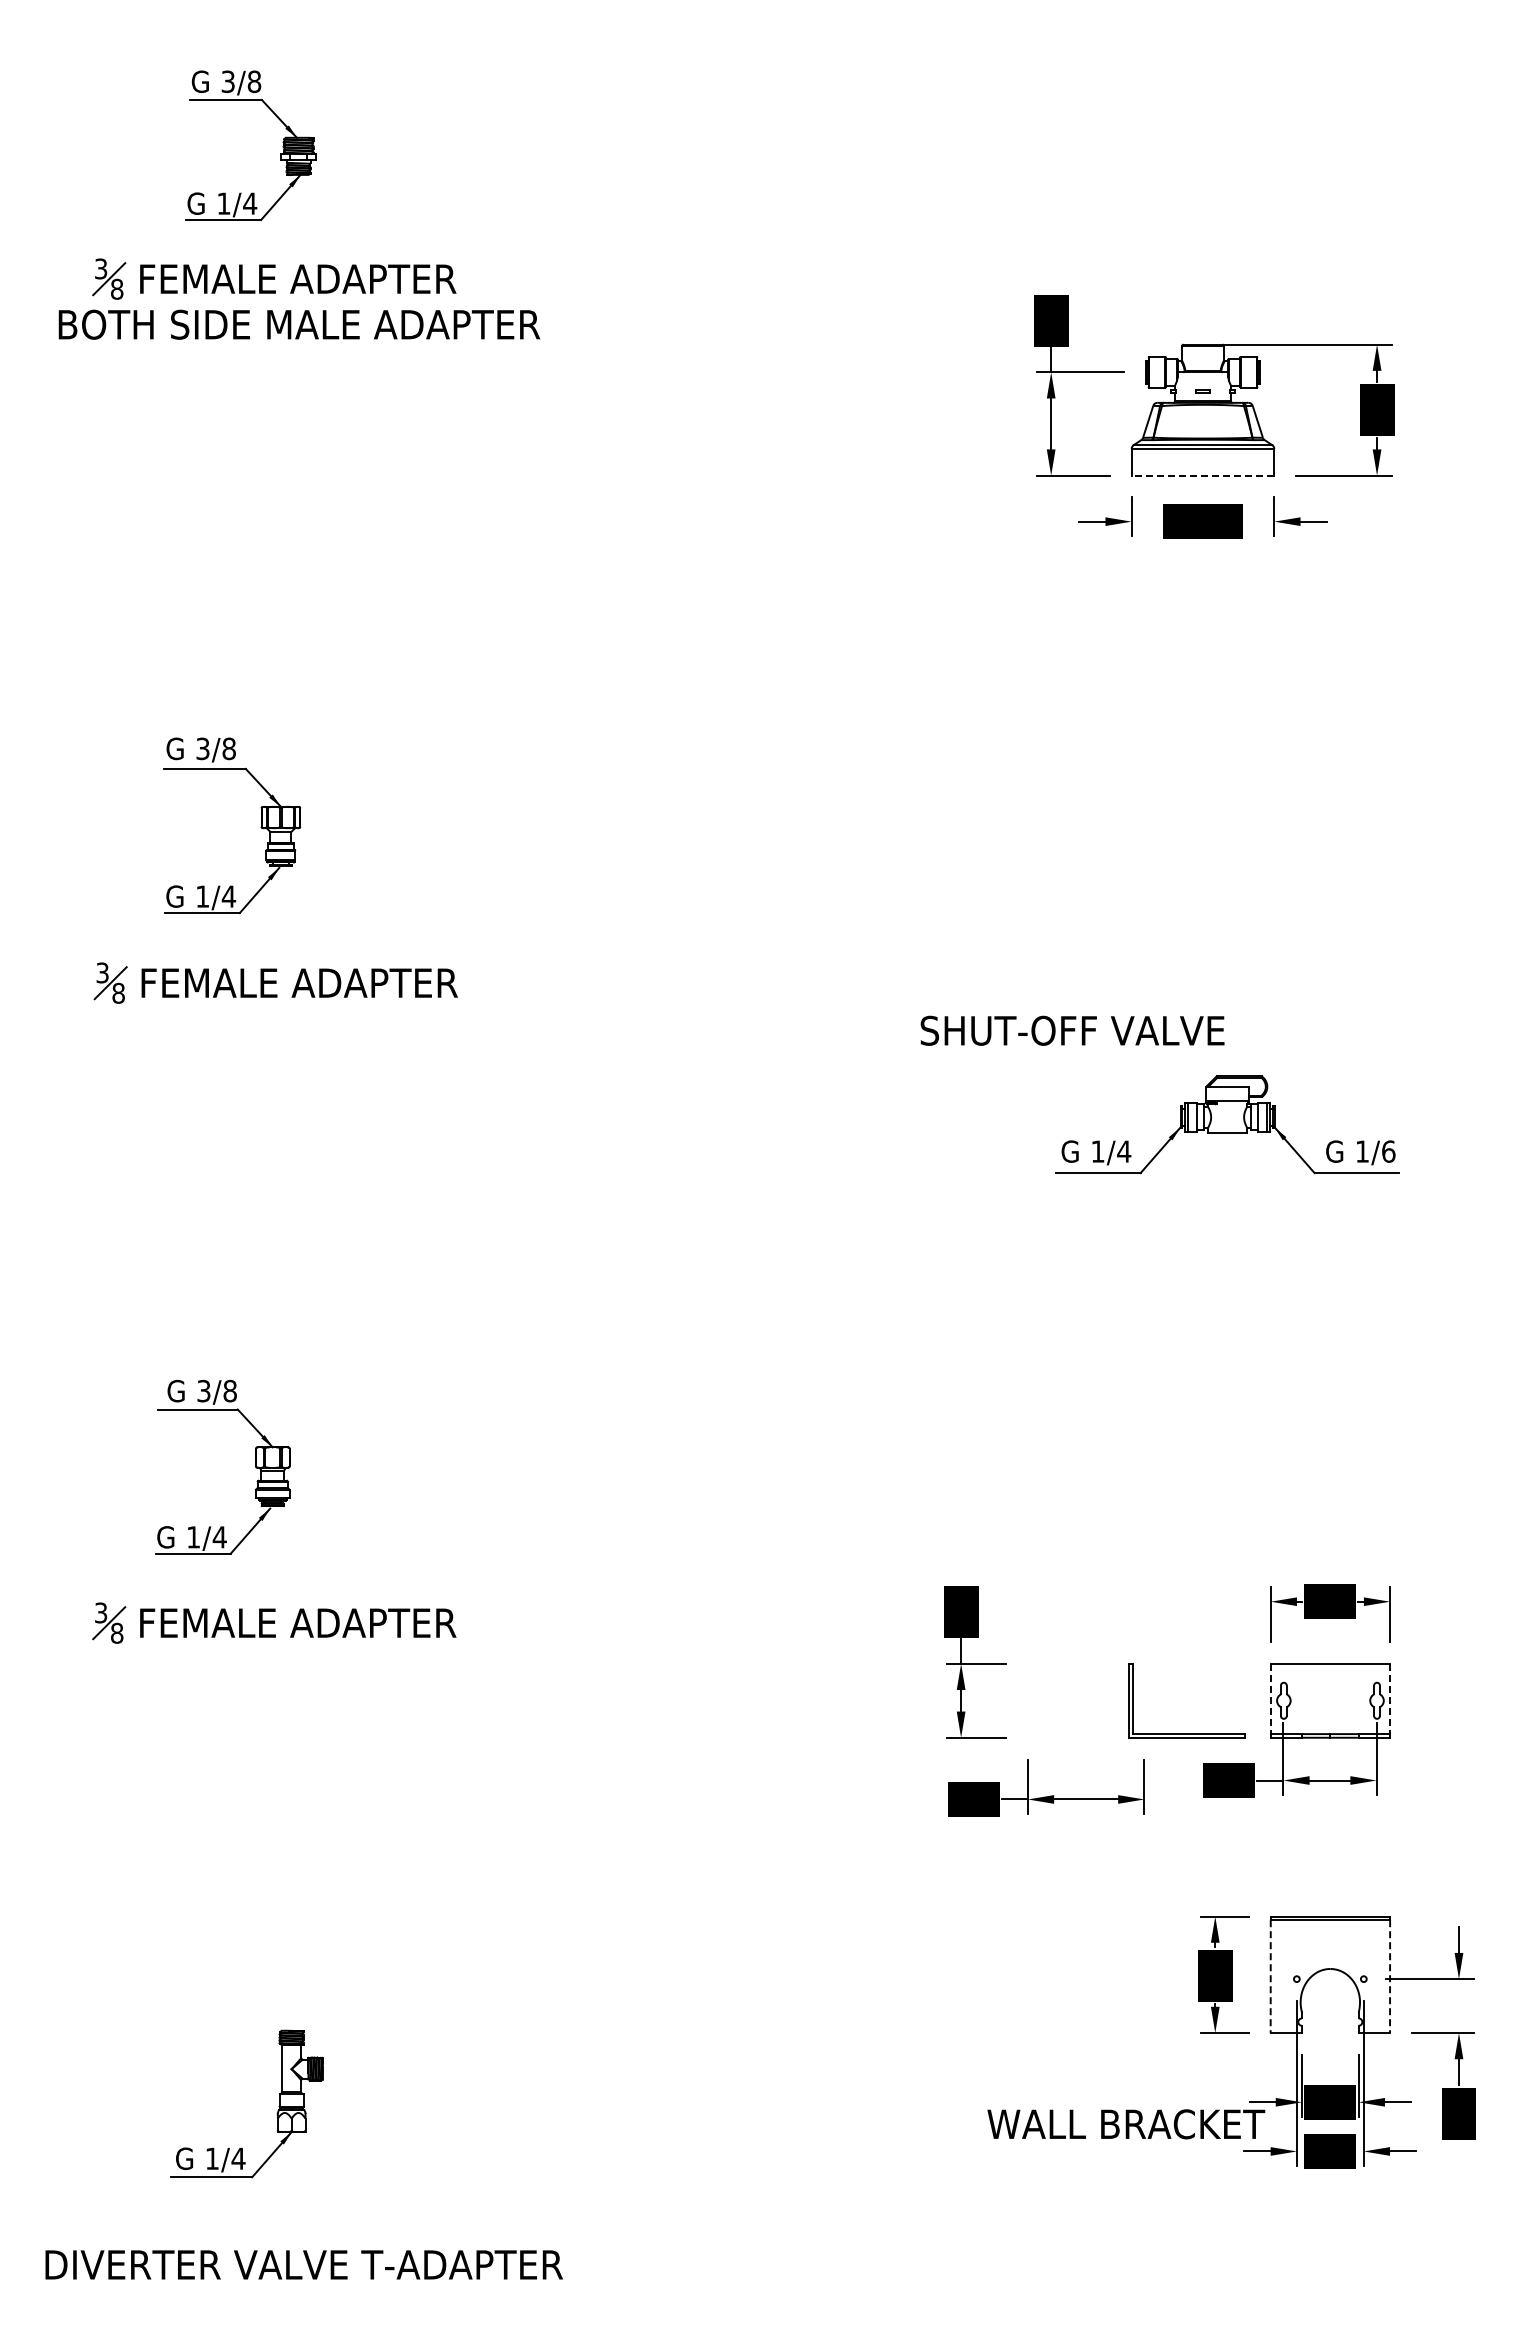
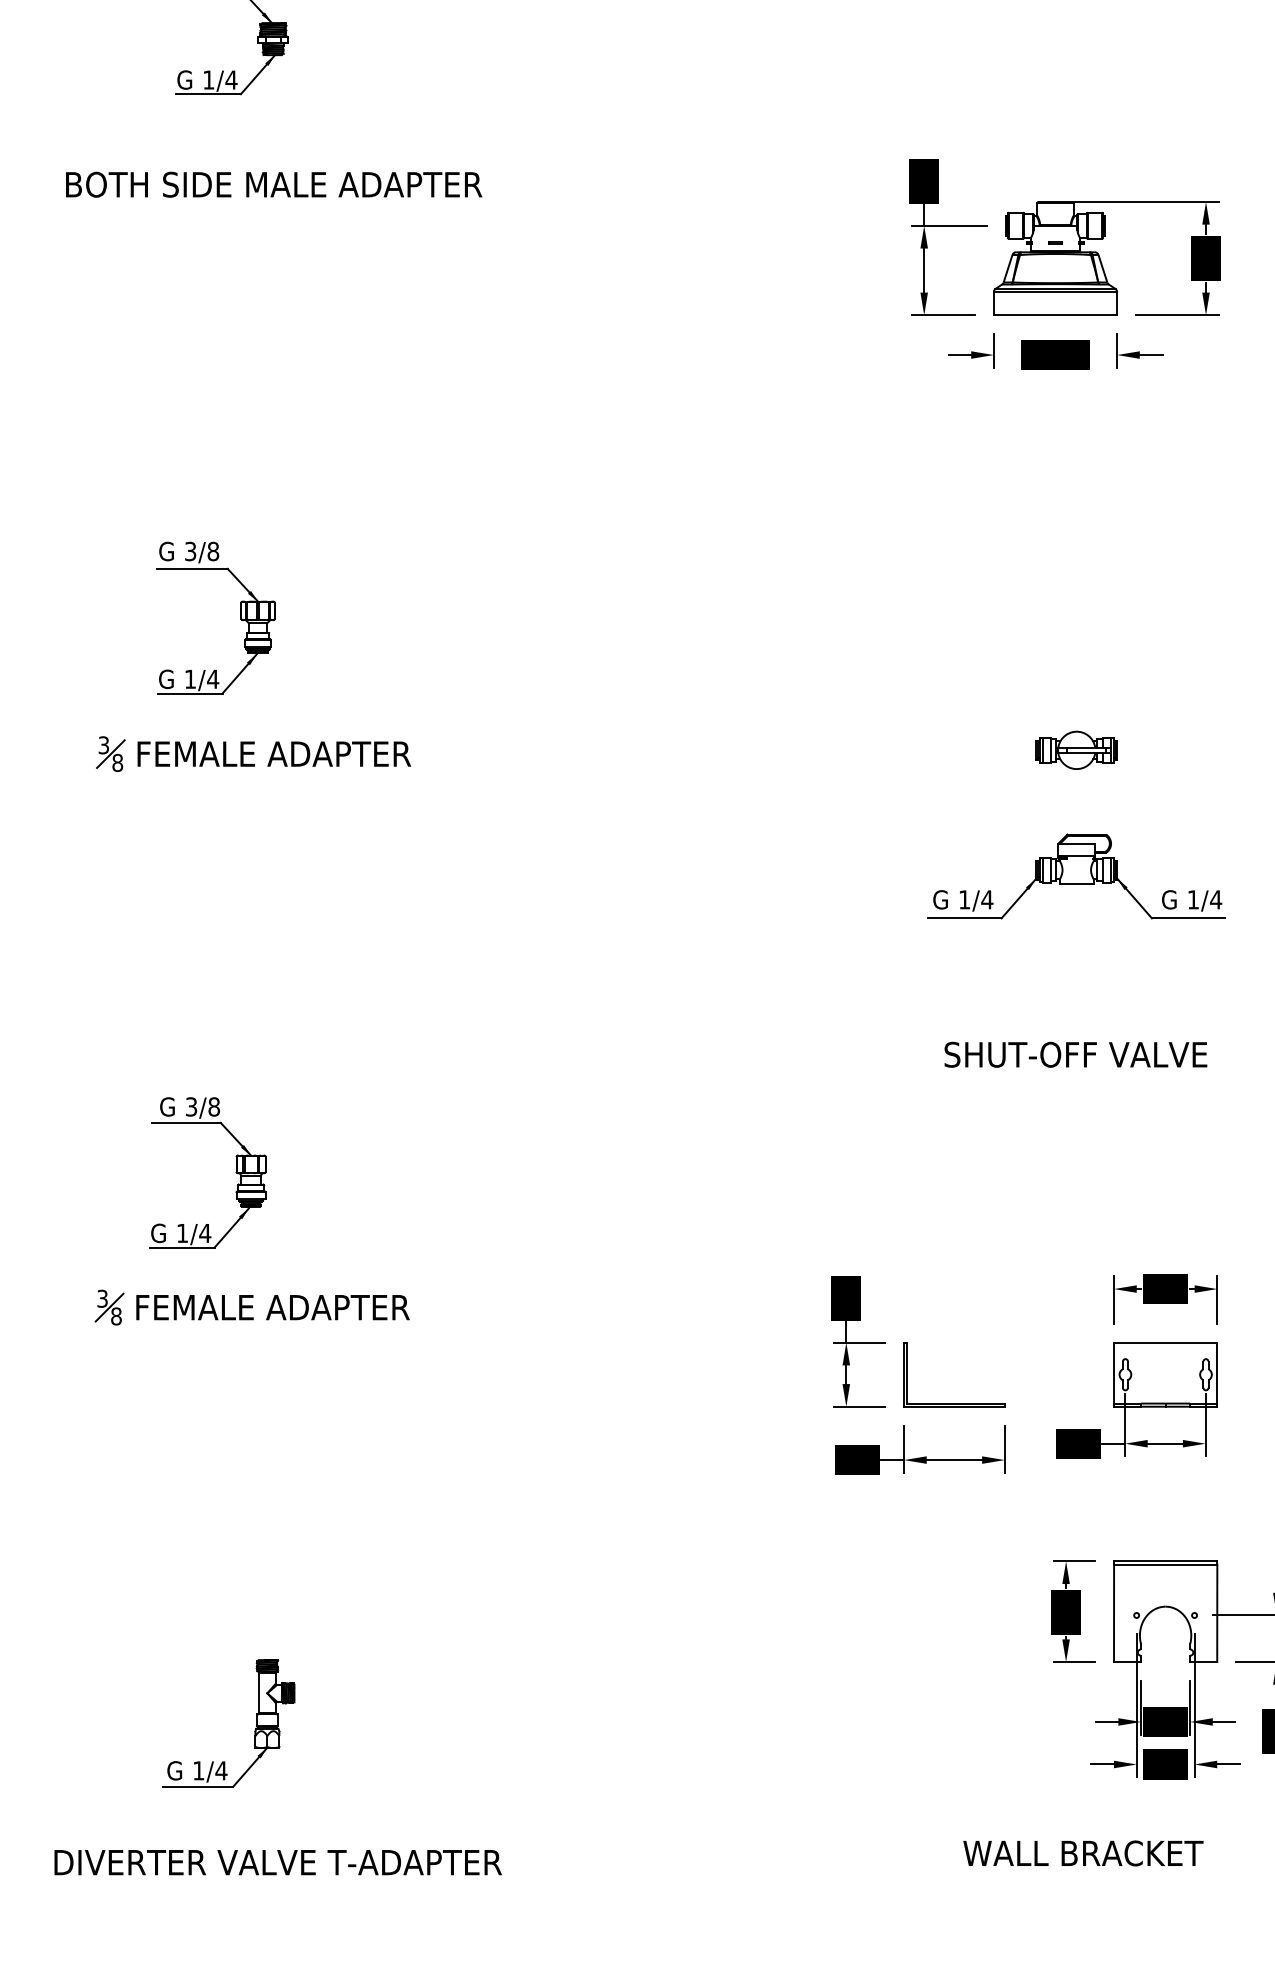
part: (274, 278) -> (252, 144), removed
line: (1202, 475) -> (1055, 315), dashed -> solid
part: (1227, 978) -> (1076, 750), added
text: (1072, 1030) -> (1075, 1054), moved
text: (1388, 1151) -> (1215, 899), 1/6 -> 1/4
line: (1270, 1699) -> (1113, 1373), dashed -> solid
line: (1390, 1699) -> (1217, 1373), dashed -> solid
part: (1186, 1733) -> (953, 1403), moved
line: (1270, 1977) -> (1113, 1614), dashed -> solid
line: (1390, 1977) -> (1217, 1614), dashed -> solid
text: (1126, 2124) -> (1083, 1853), moved

